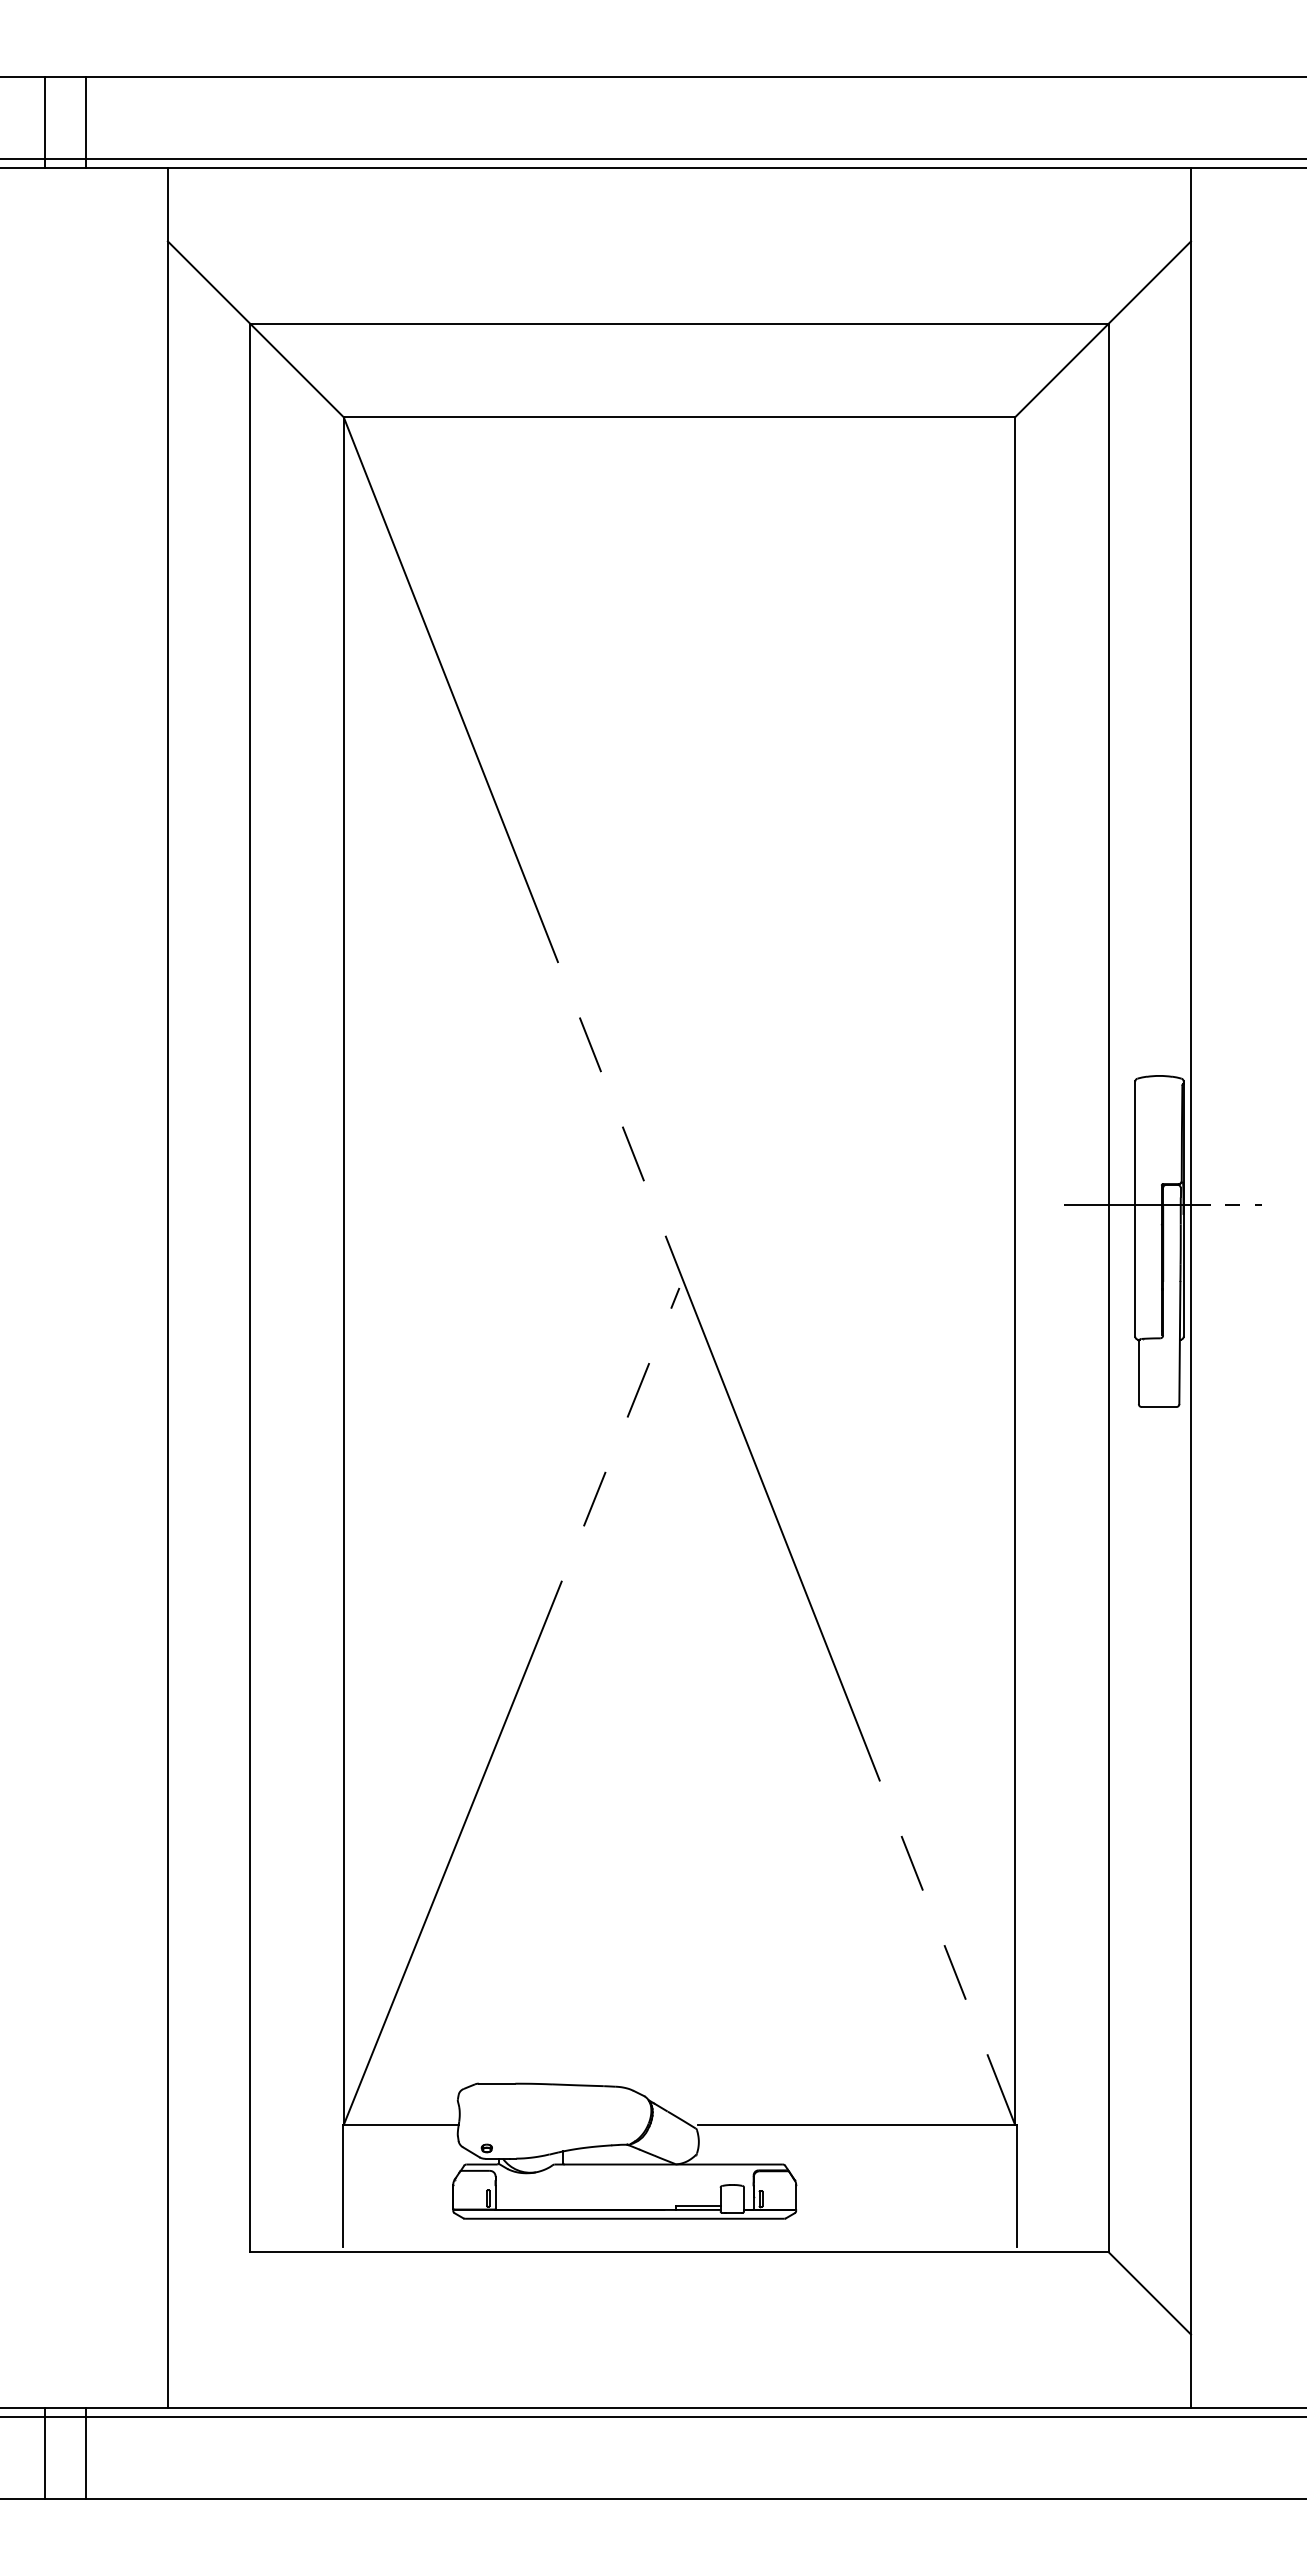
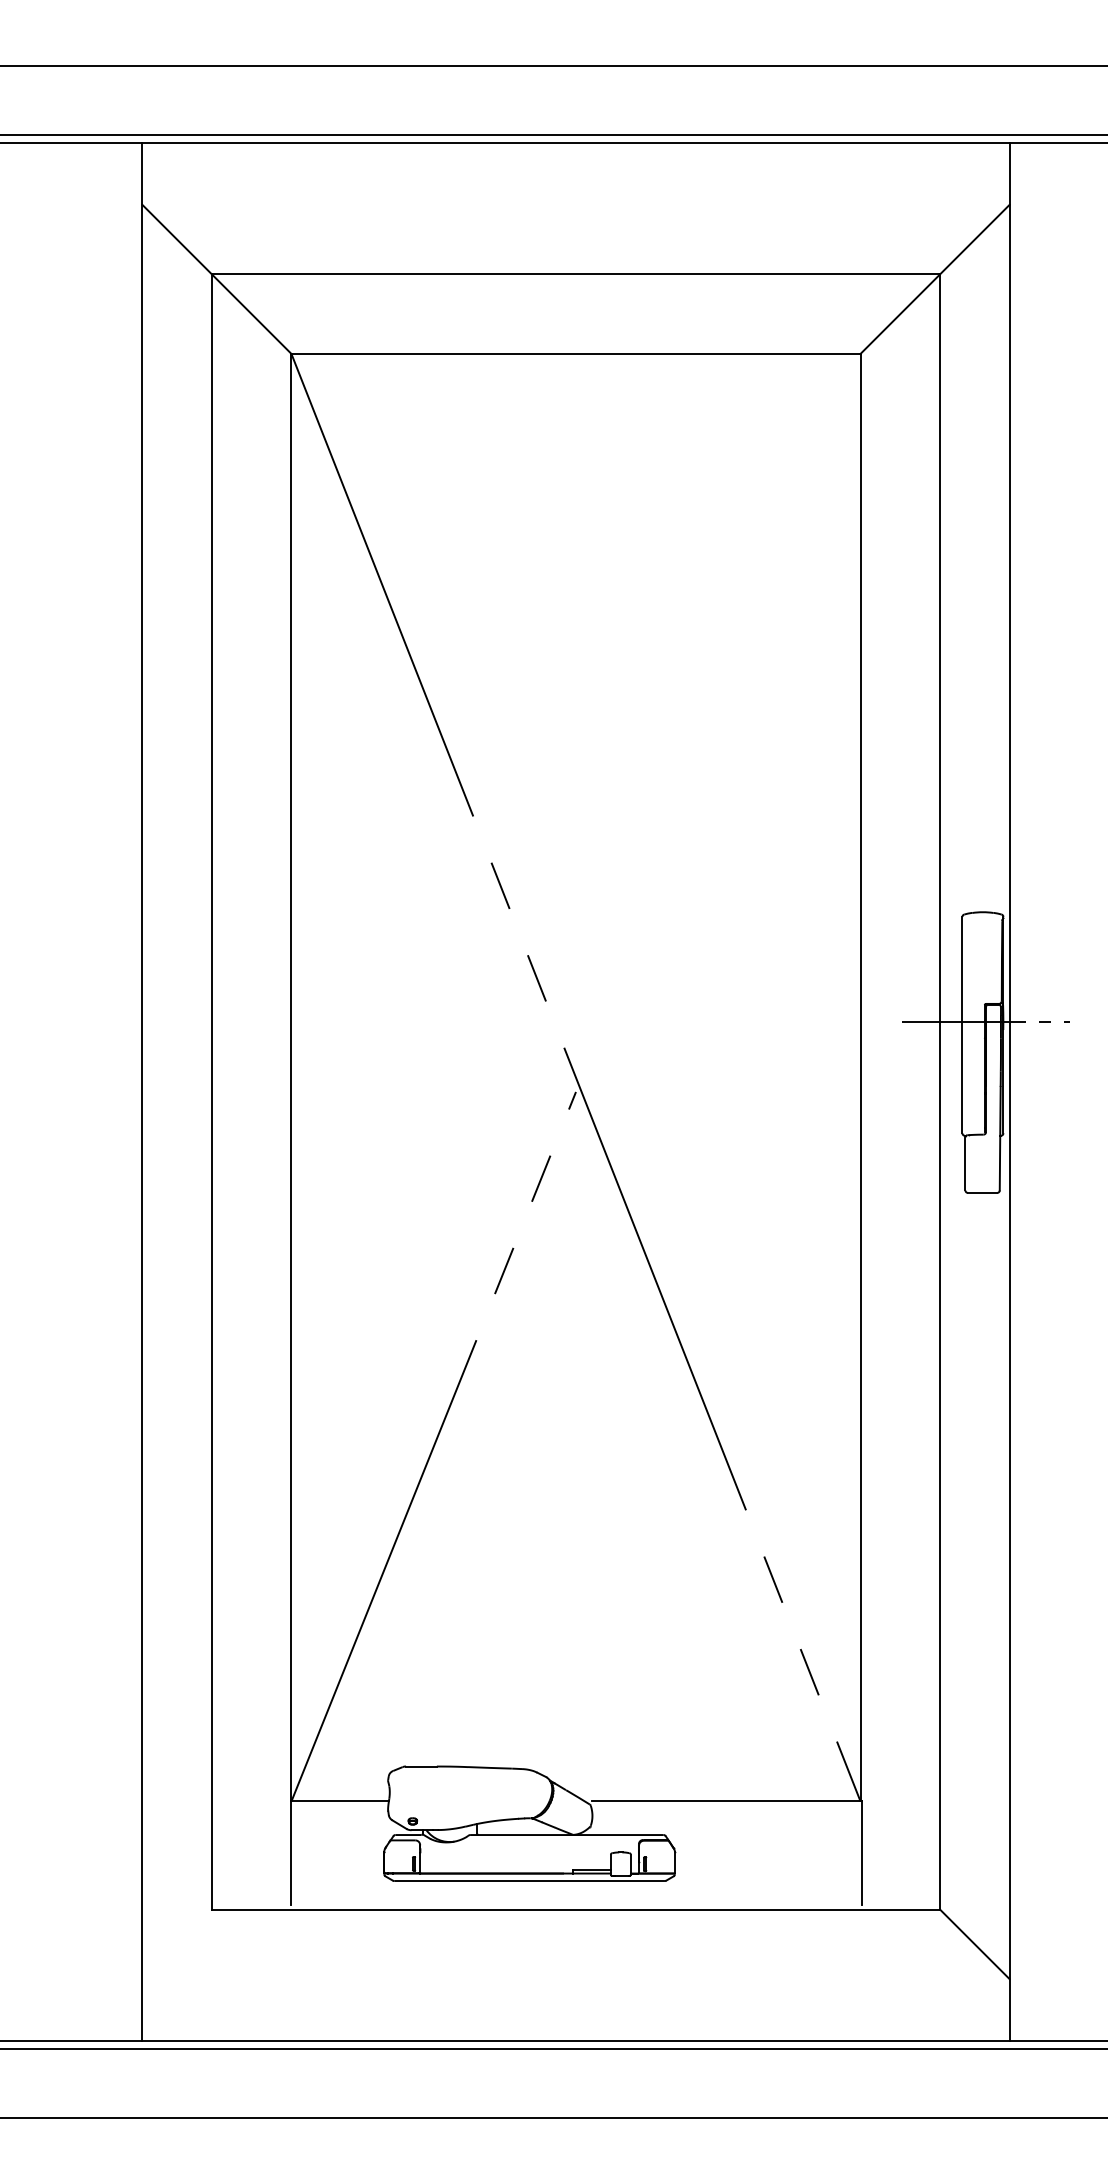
line: (44, 122) -> (37, 104), removed
line: (85, 122) -> (72, 104), removed
line: (44, 2452) -> (37, 2079), removed
line: (85, 2452) -> (72, 2079), removed

